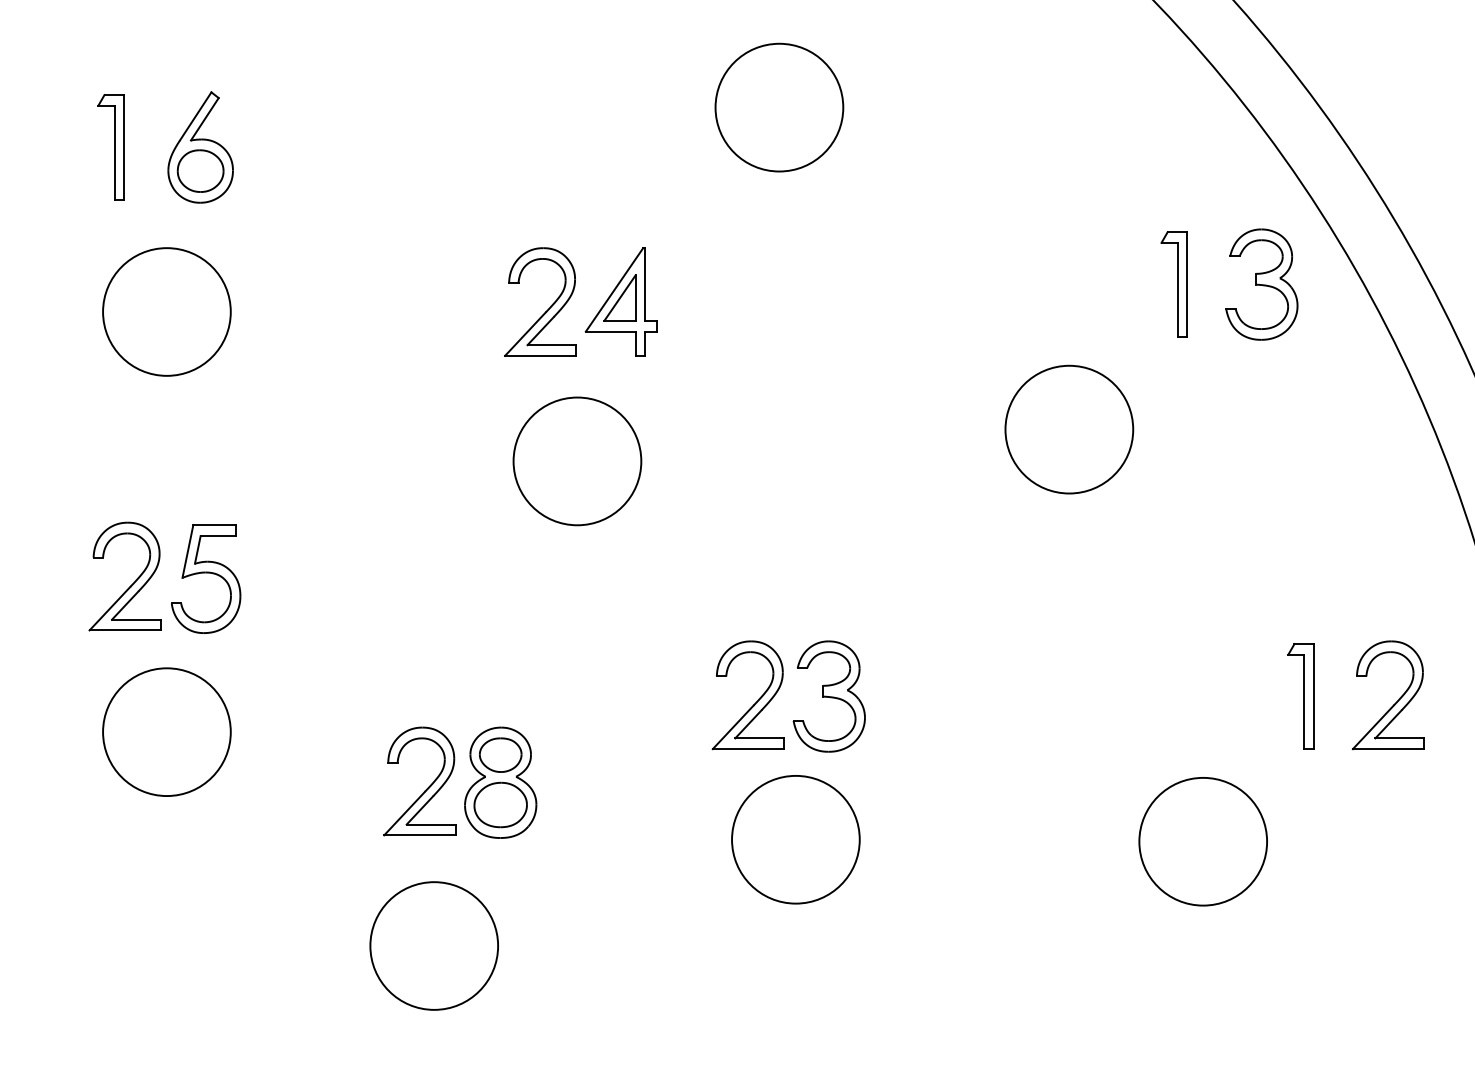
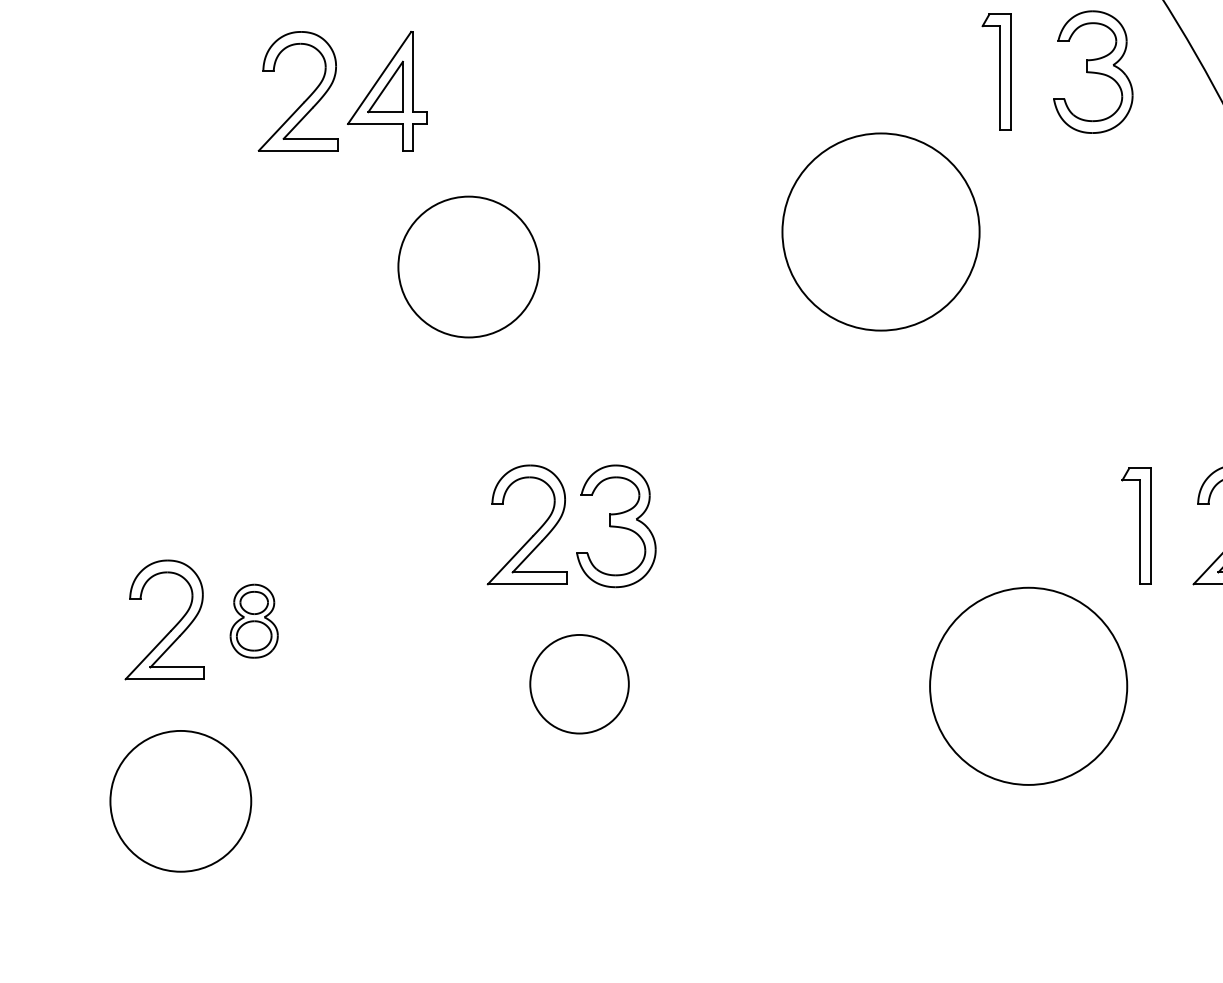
circle: (1069, 429) -> (881, 231), size x1.4
circle: (577, 461) -> (468, 267), moved
part: (500, 782) -> (253, 621), size x0.6
circle: (795, 839) -> (579, 683), size x0.7
circle: (1203, 841) -> (1028, 686), size x1.4

